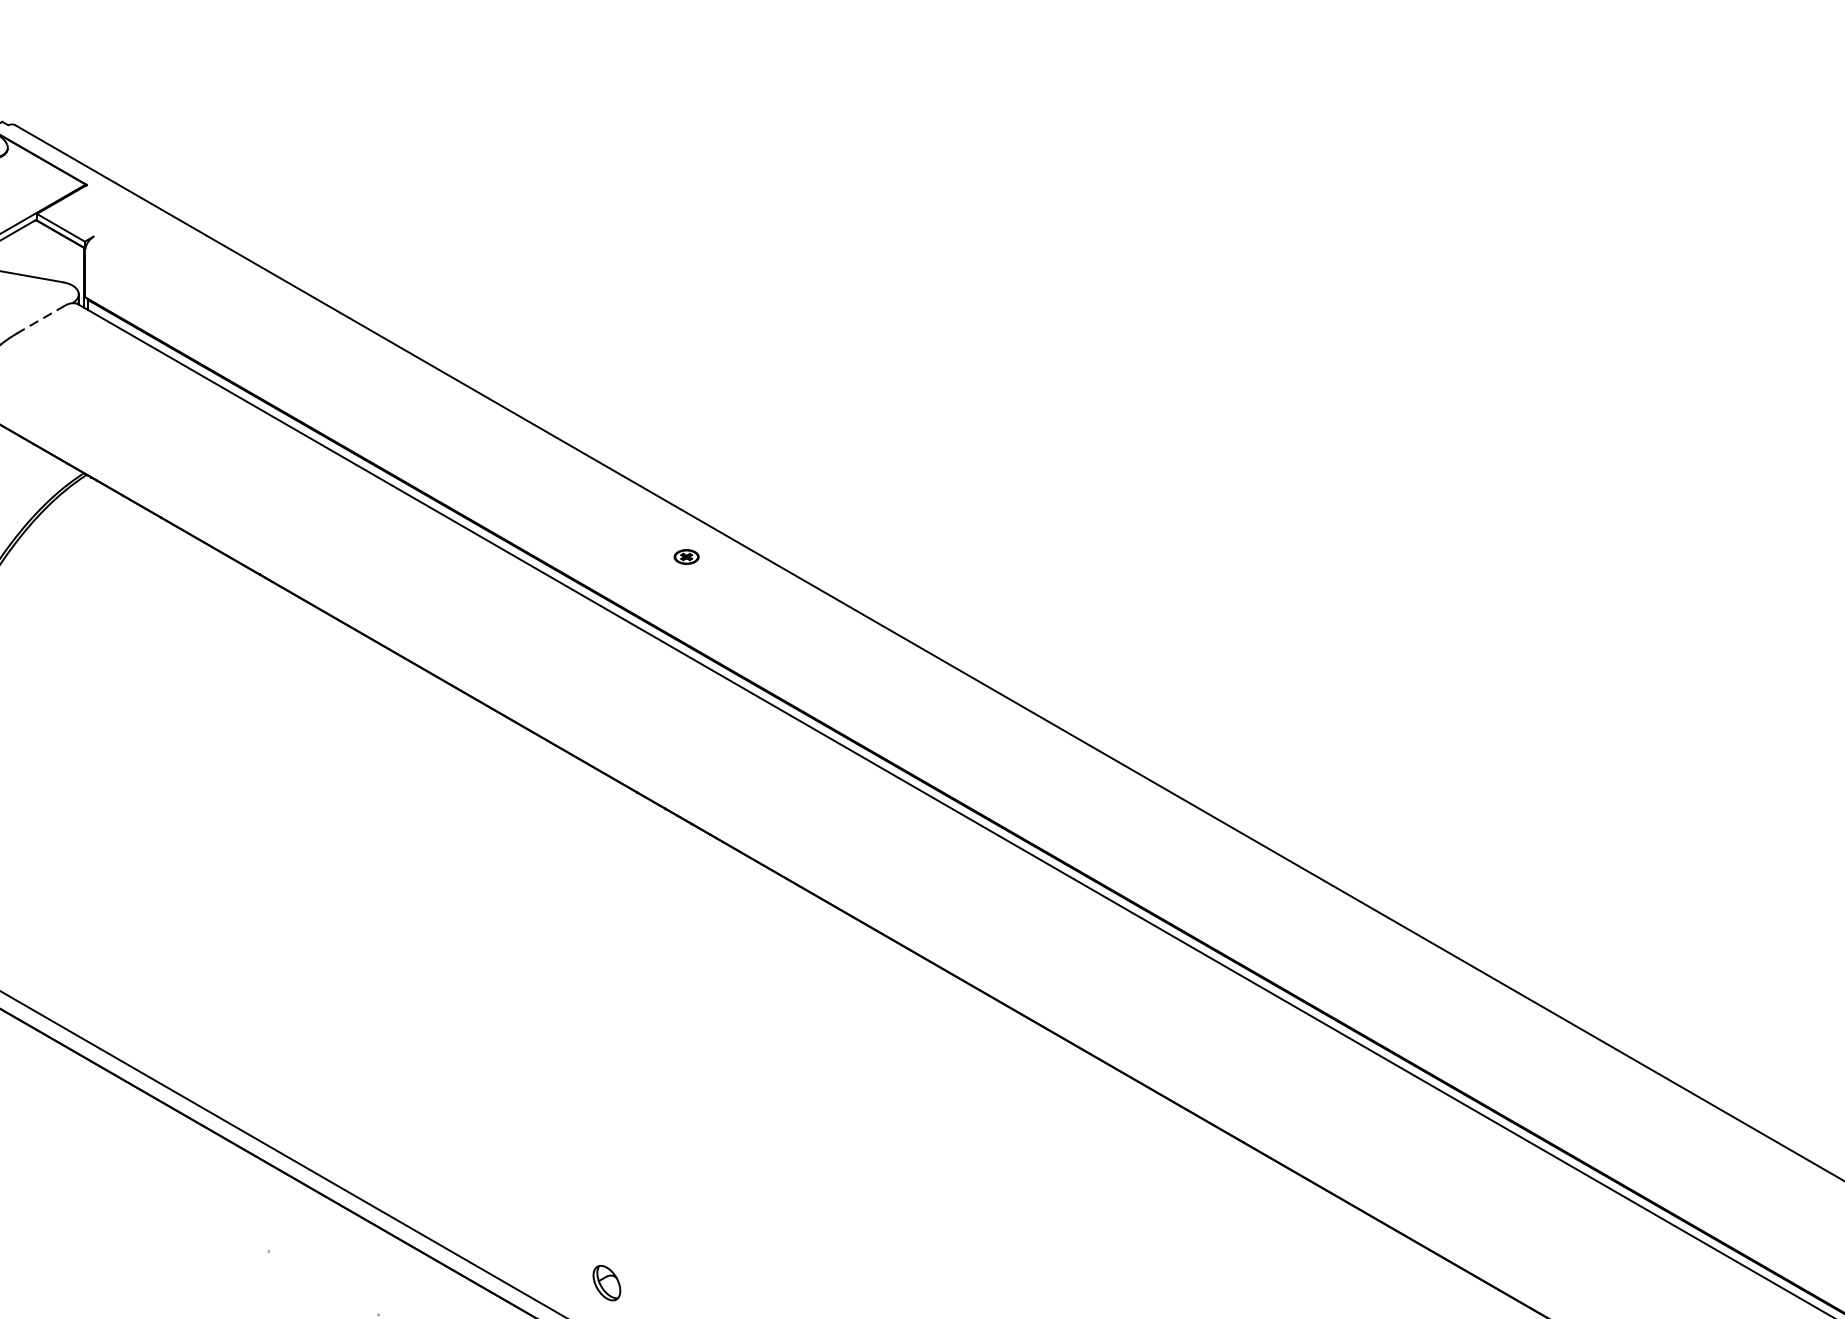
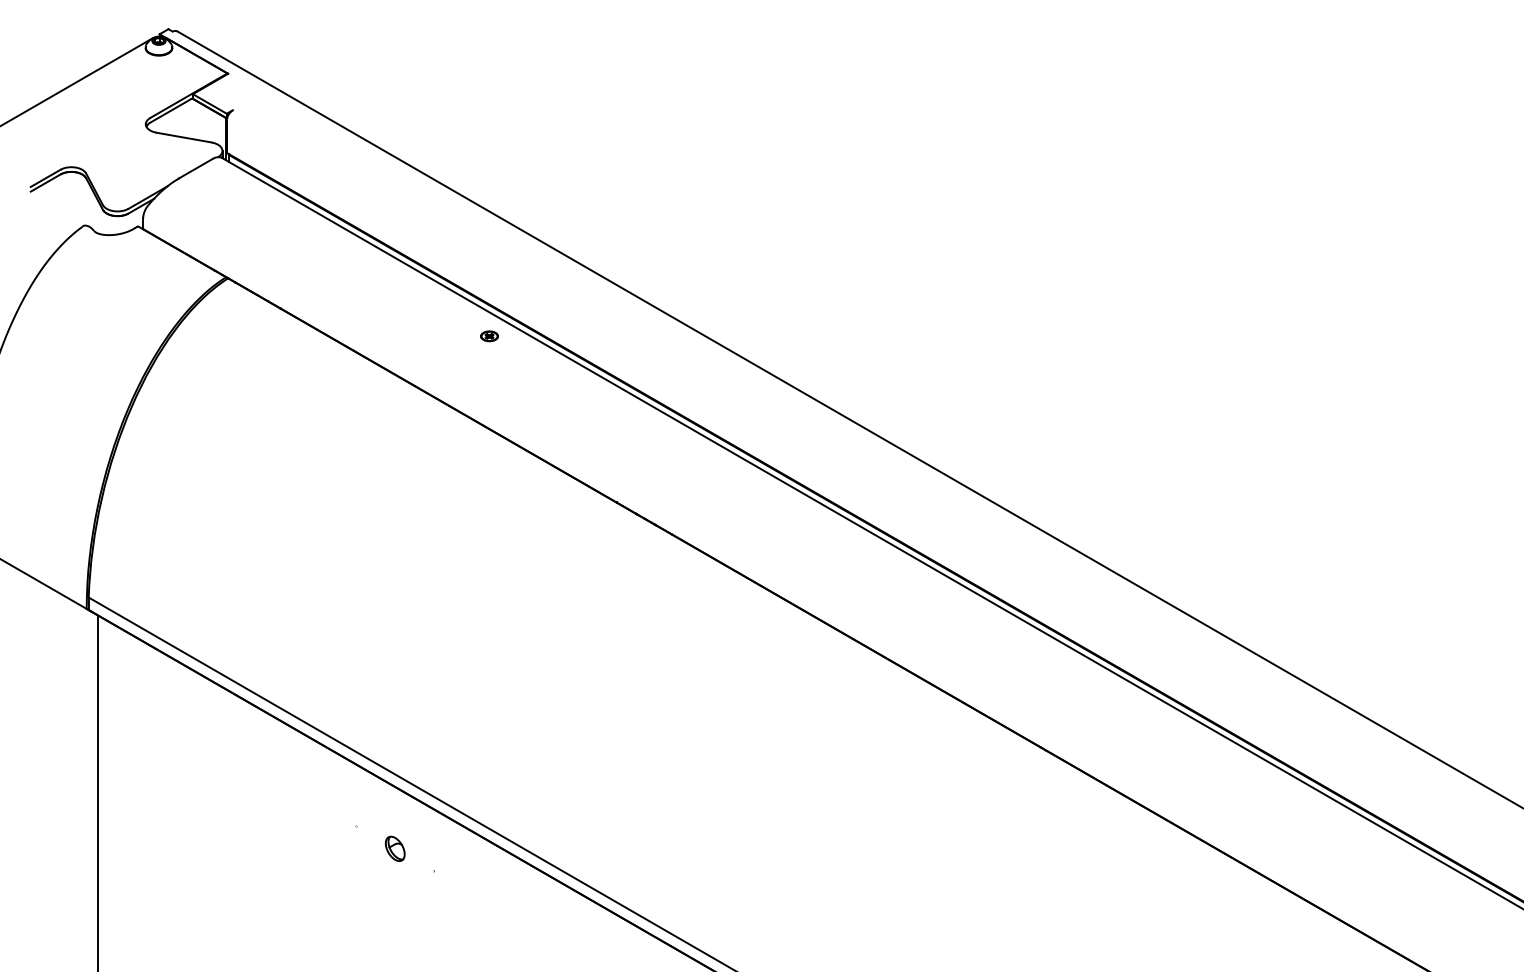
line: (40, 319) -> (195, 168), dashed -> solid
part: (686, 557) -> (489, 336), moved
part: (605, 1282) -> (394, 848), moved

